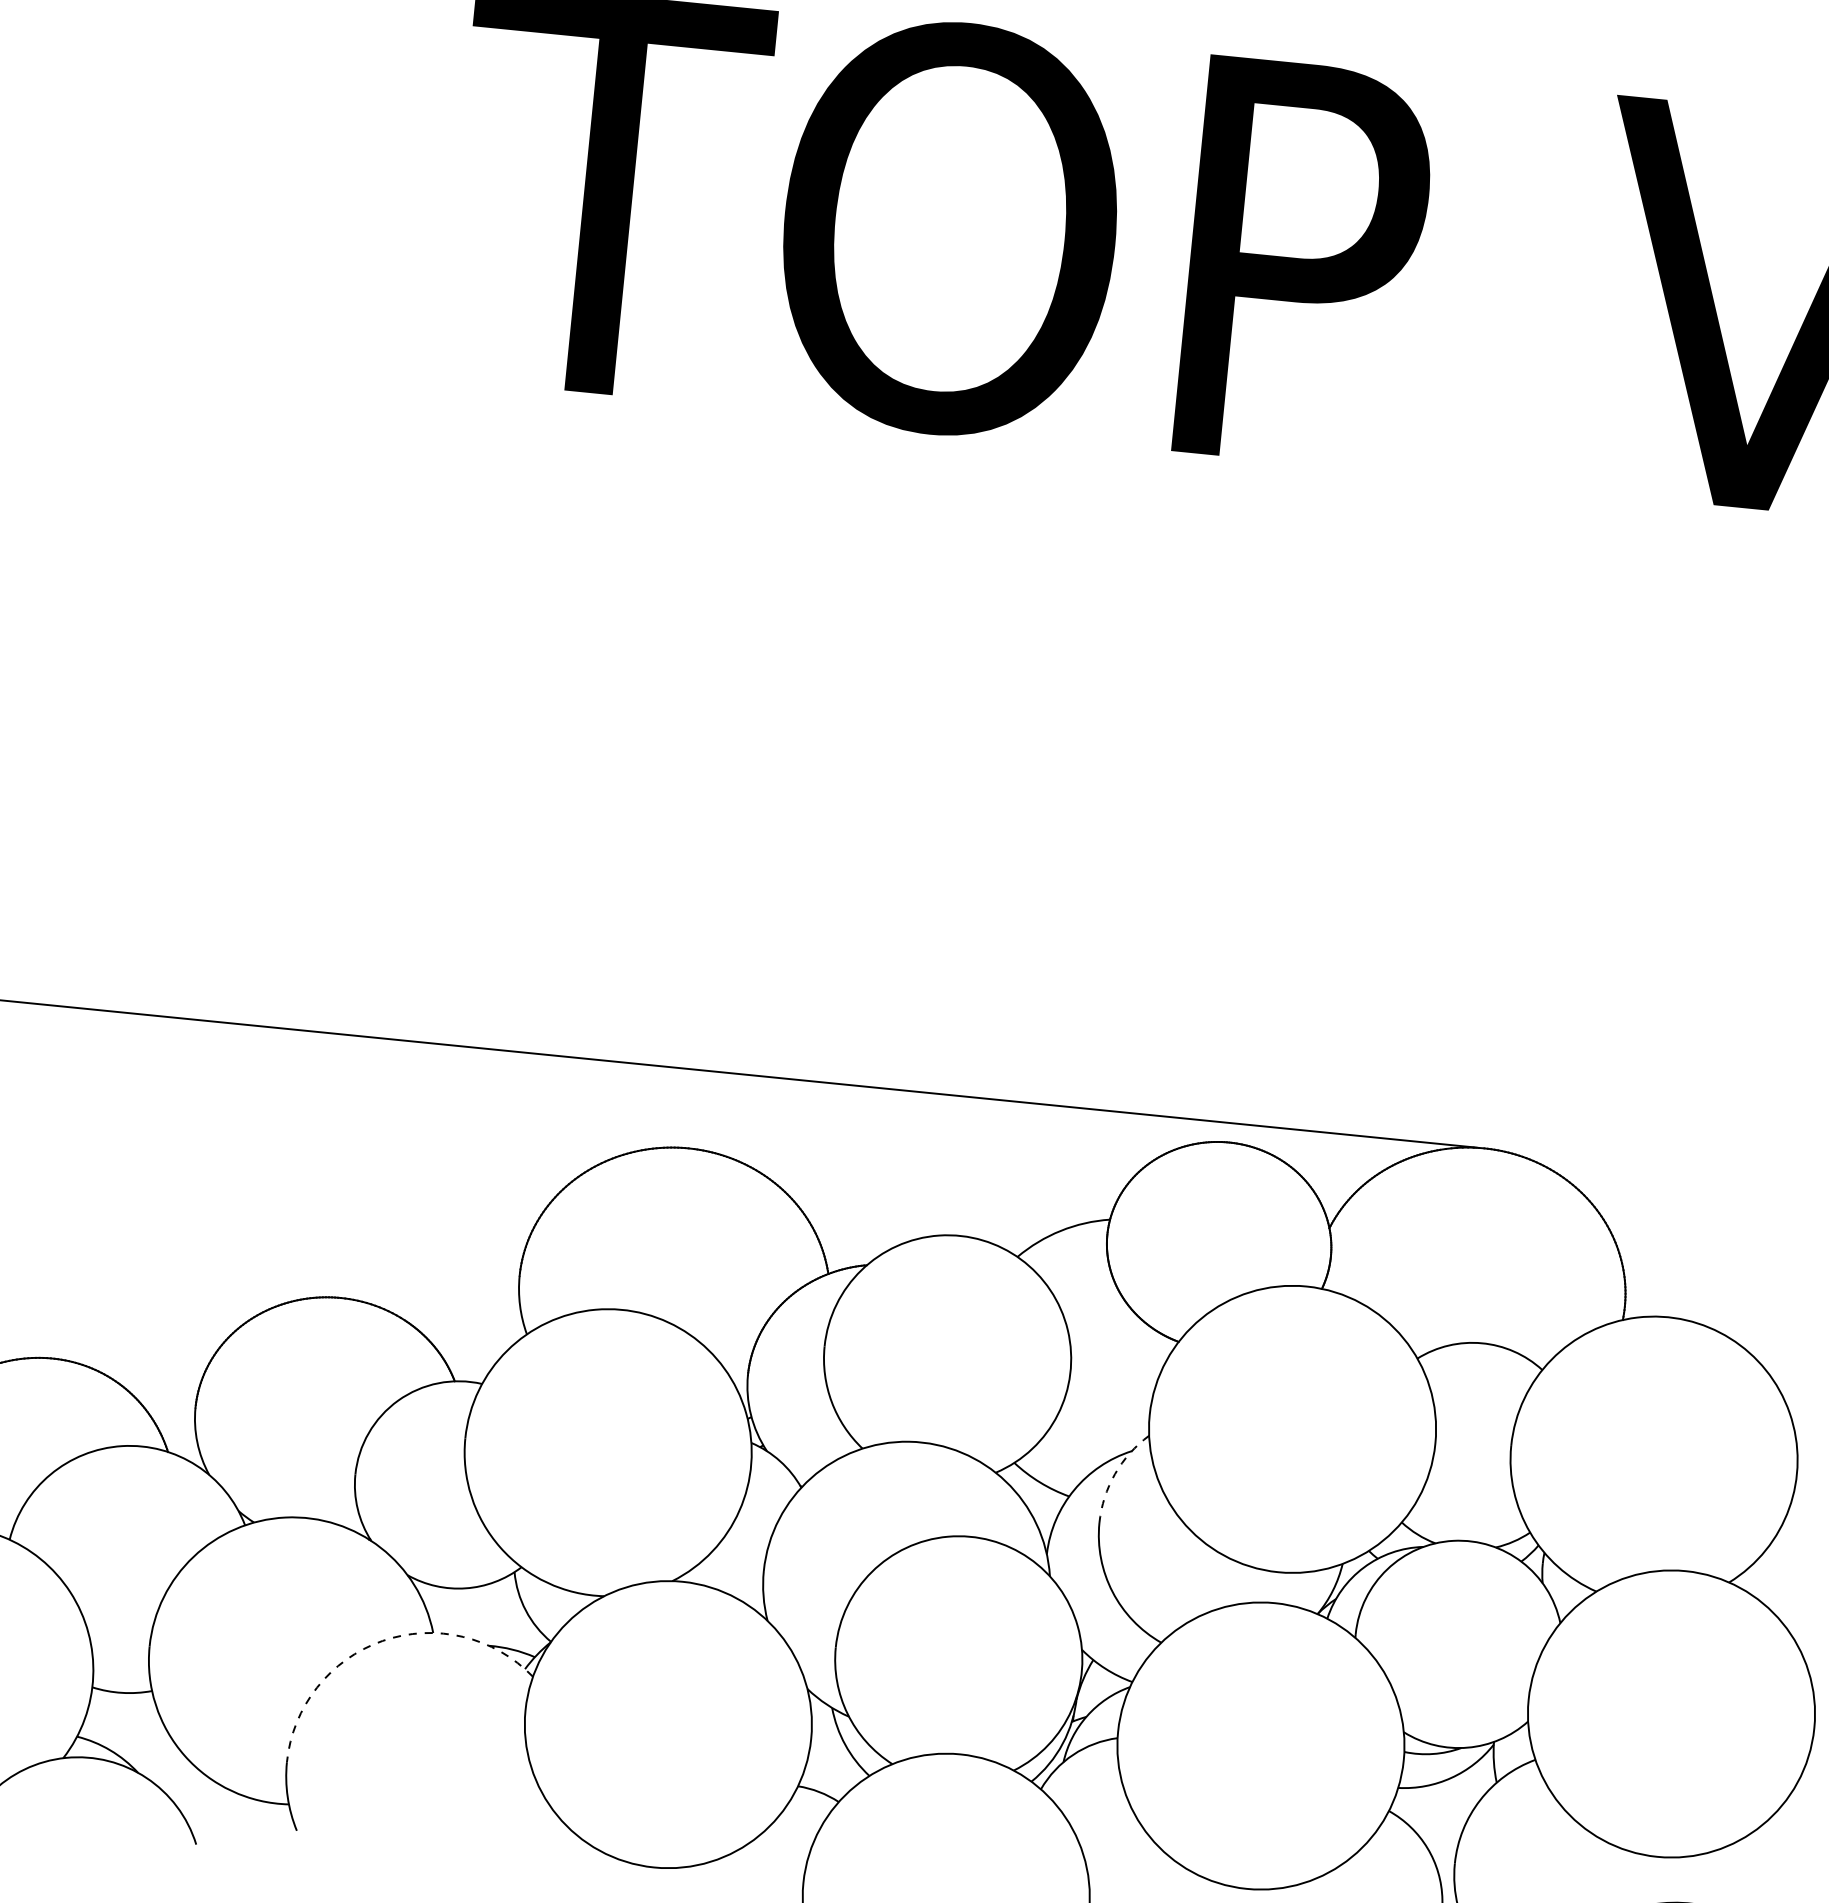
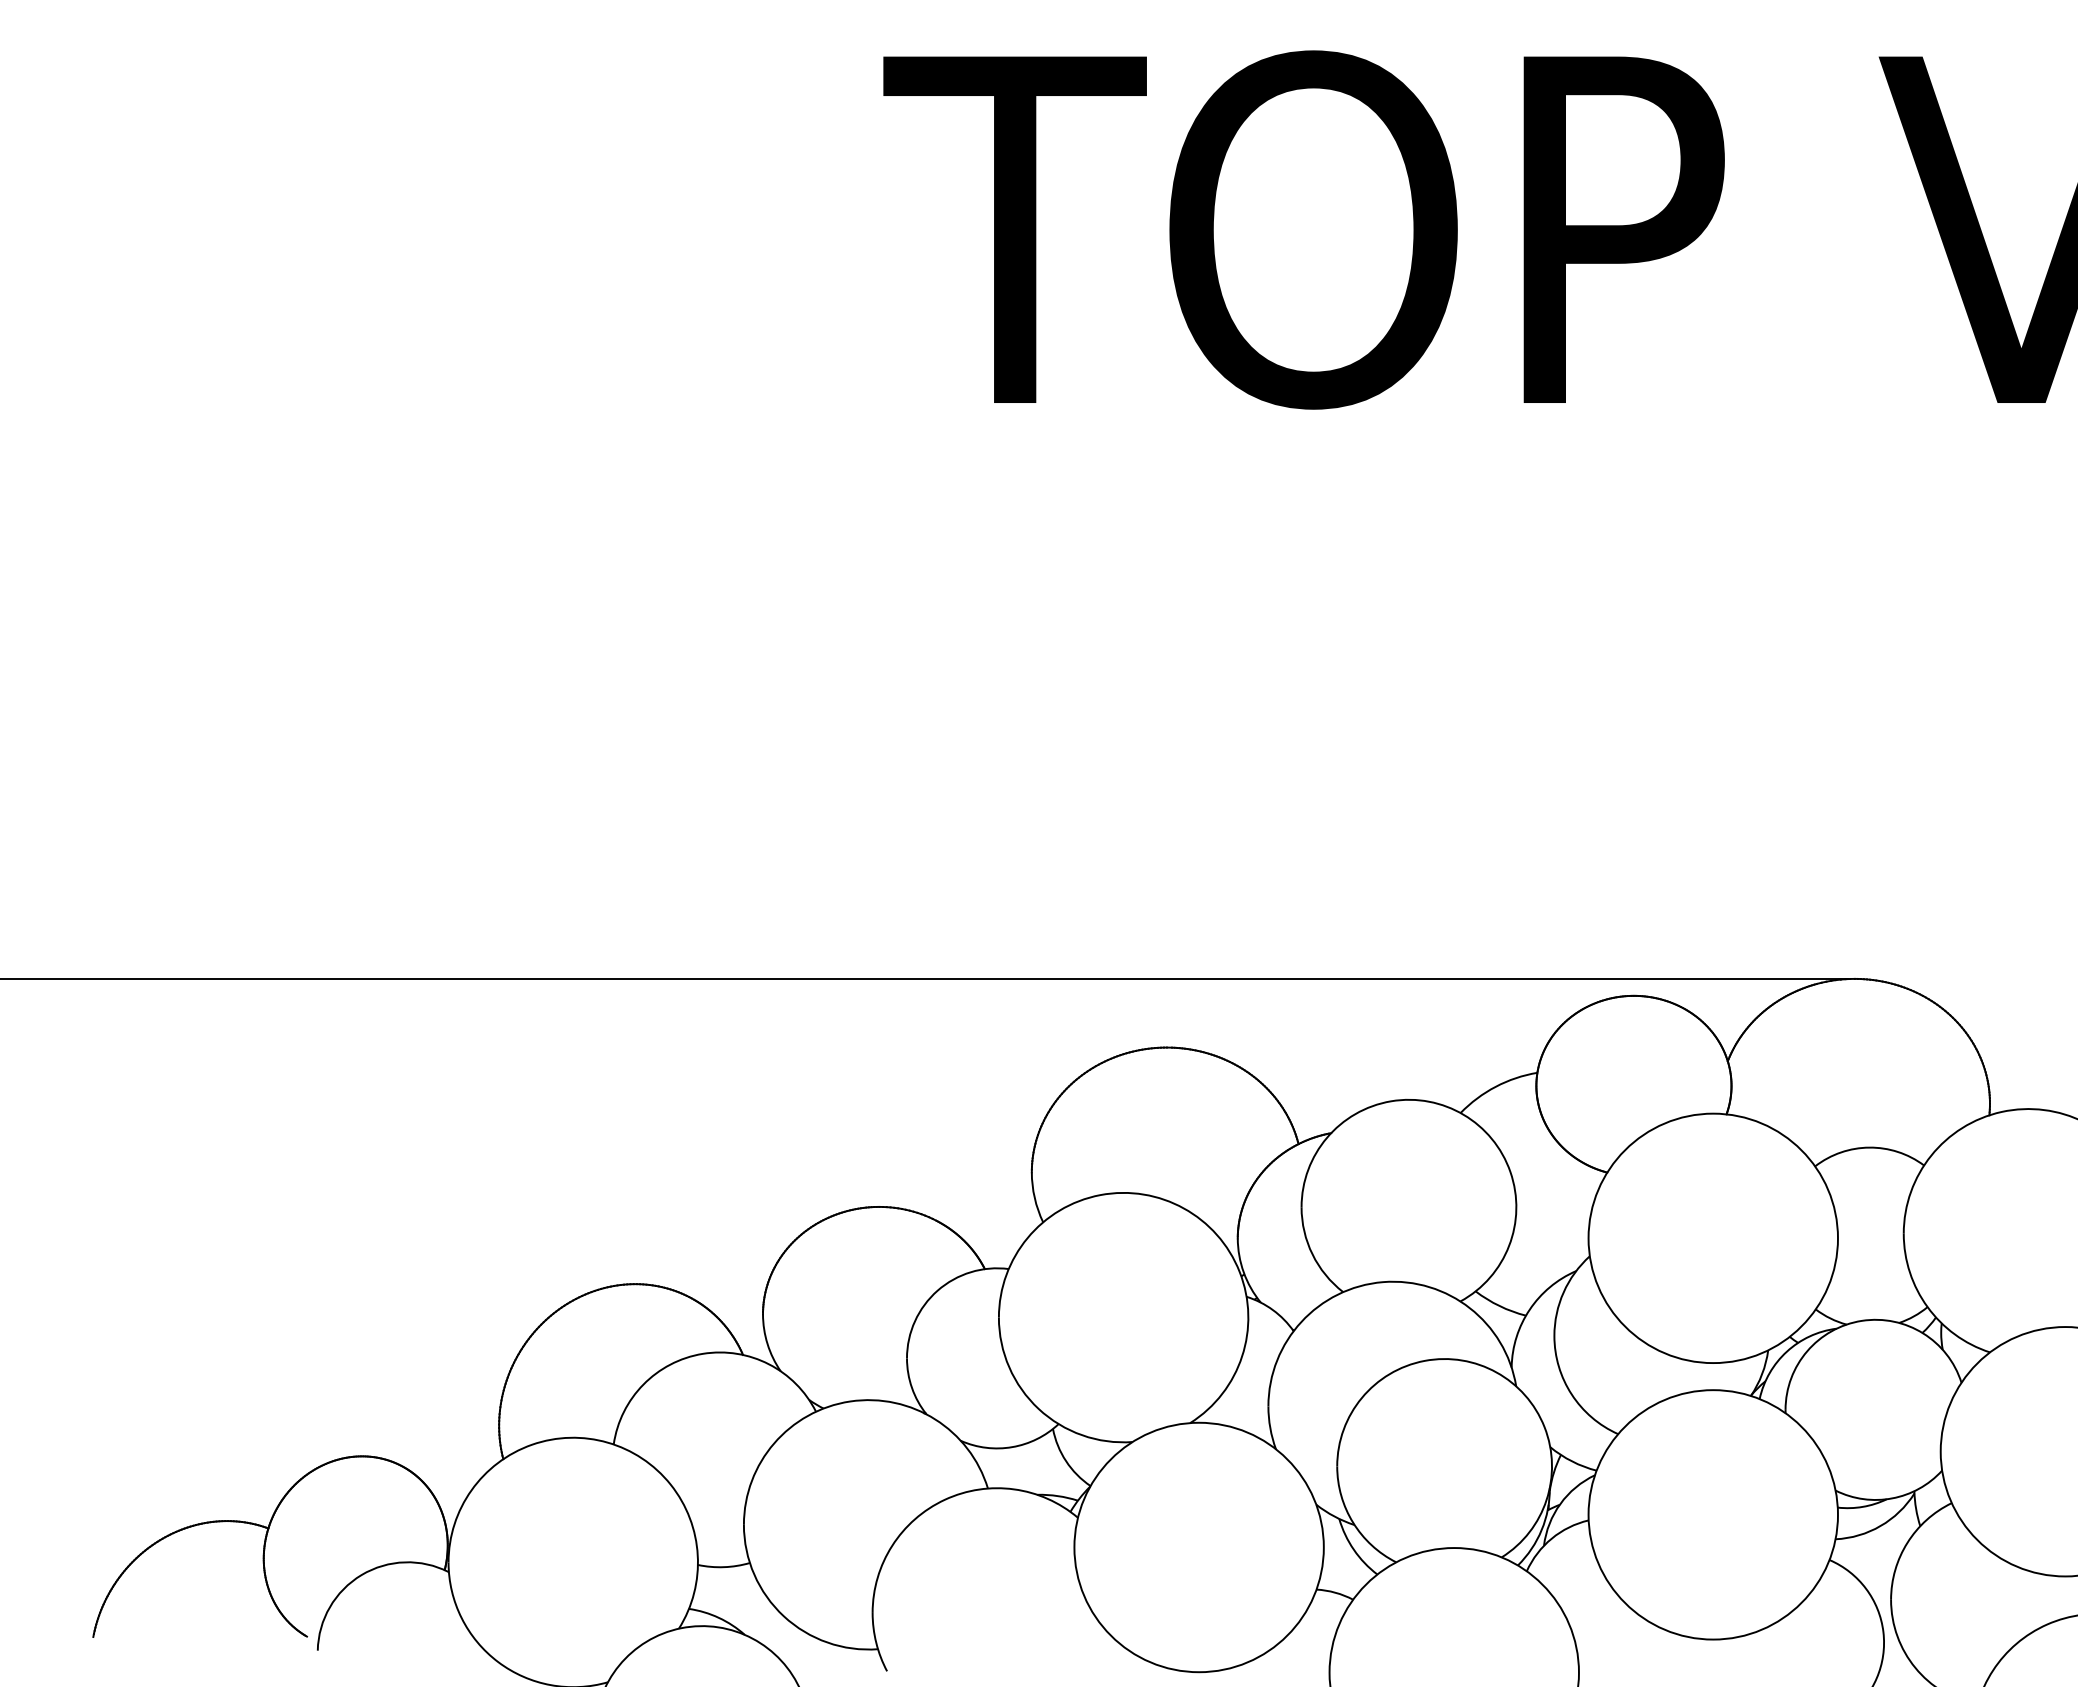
arc: (1114, 1474) -> (1563, 1292), dashed -> solid
arc: (382, 1640) -> (944, 1499), dashed -> solid

